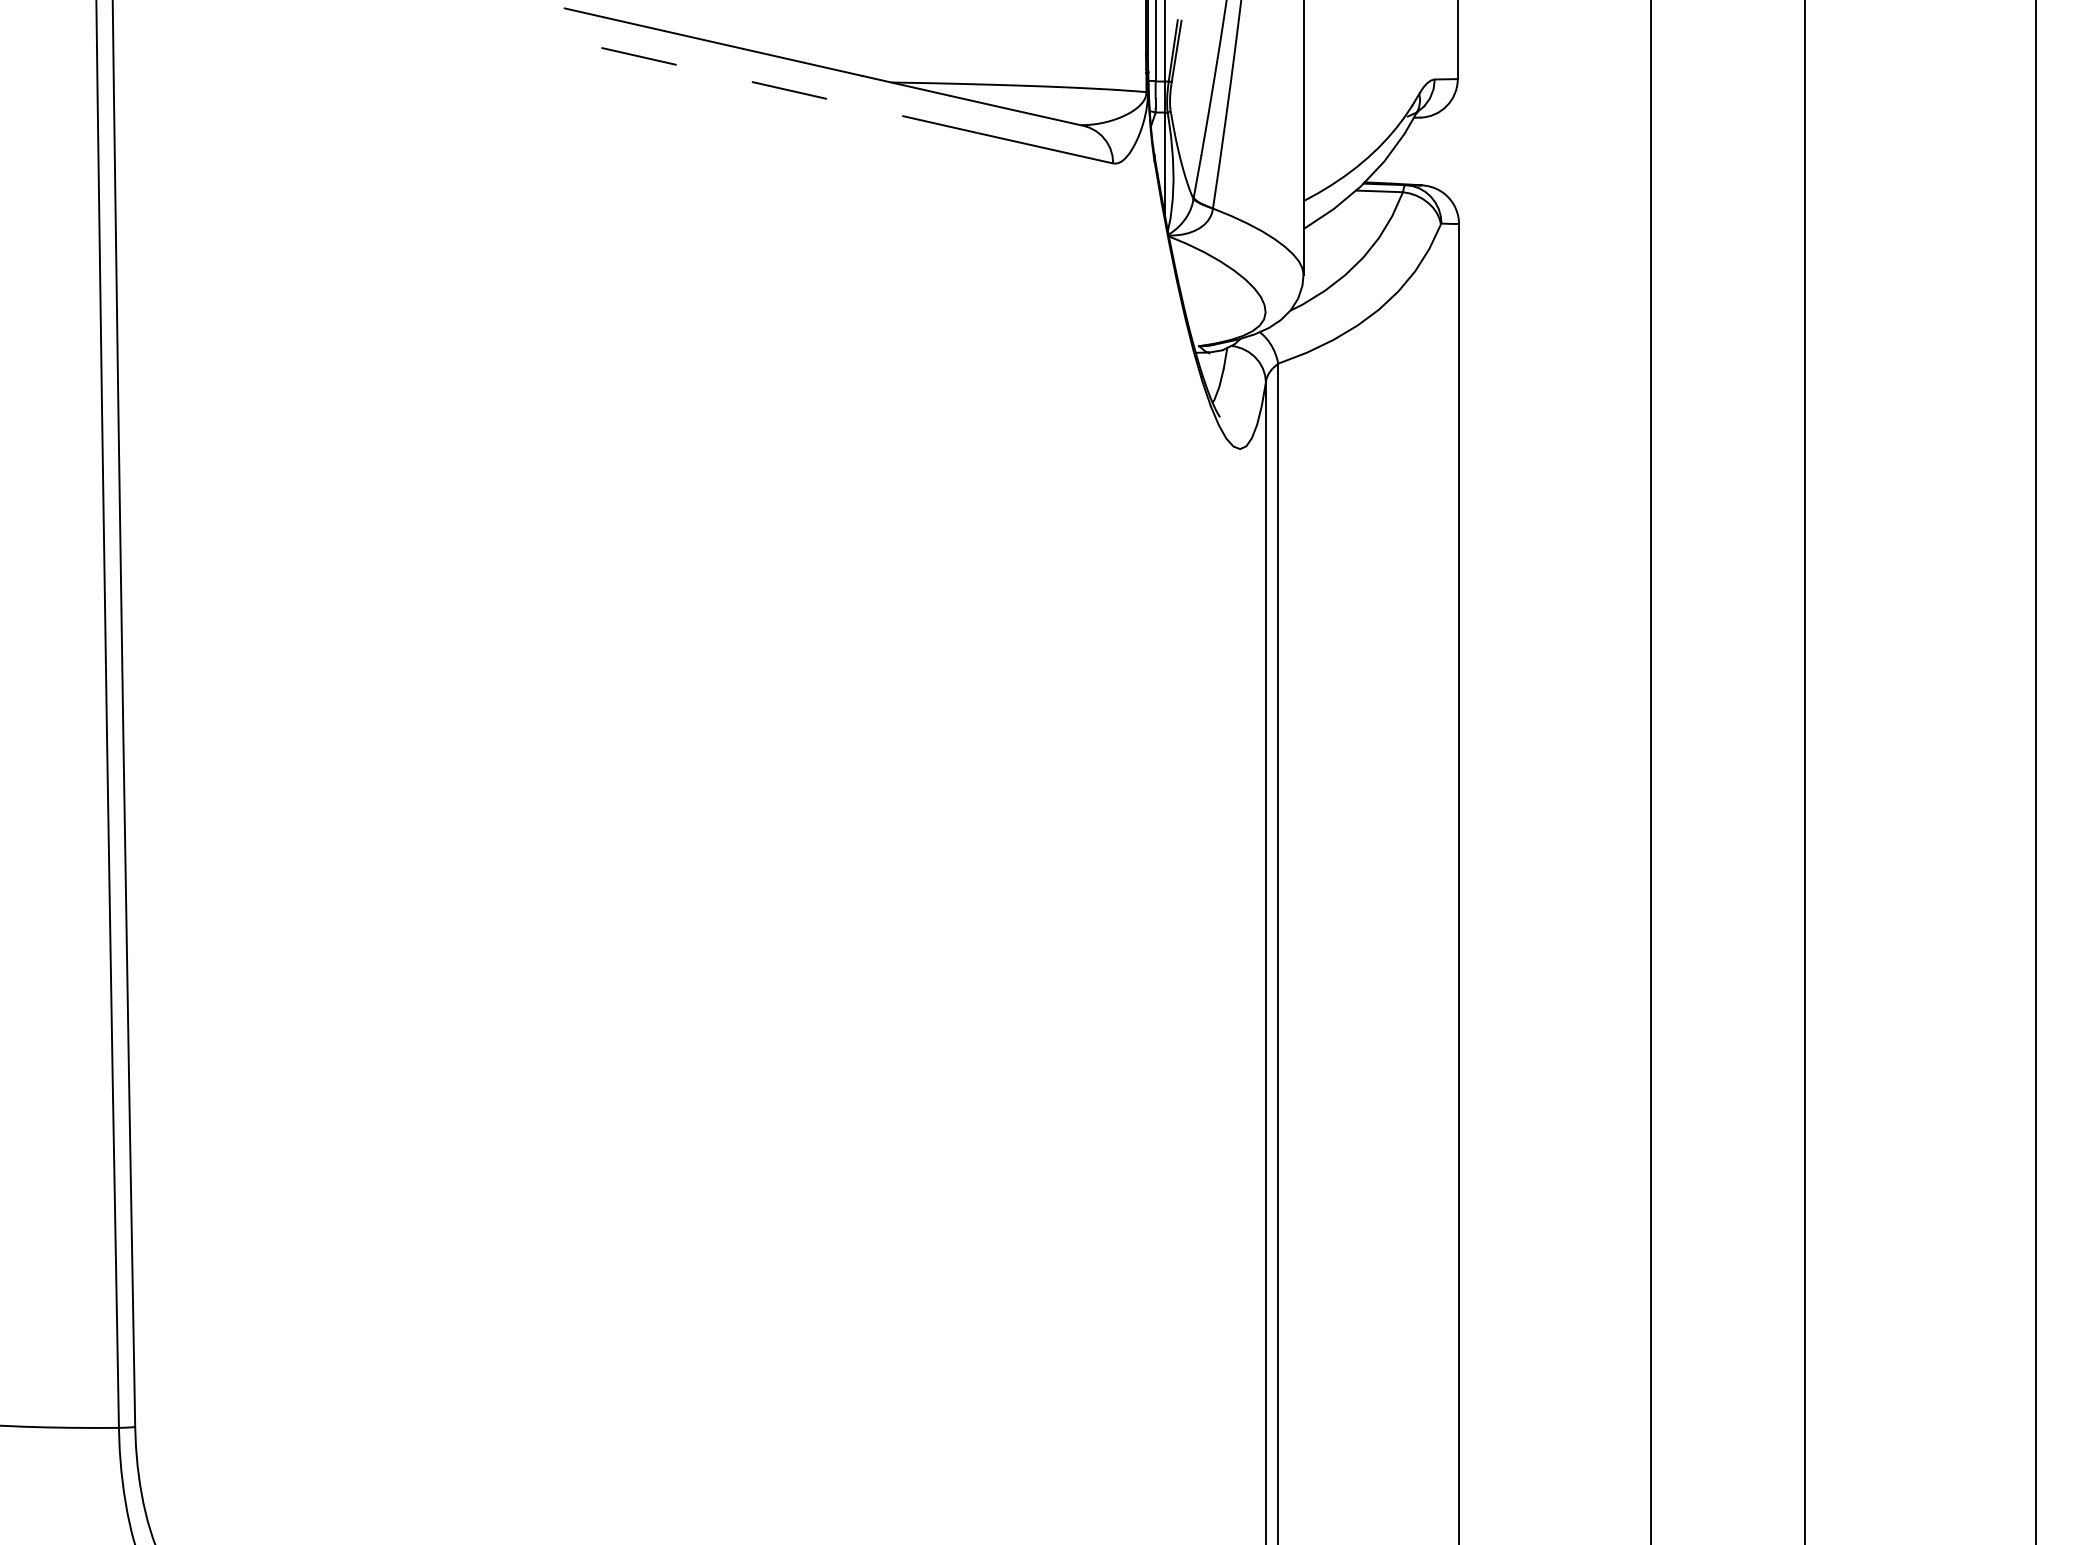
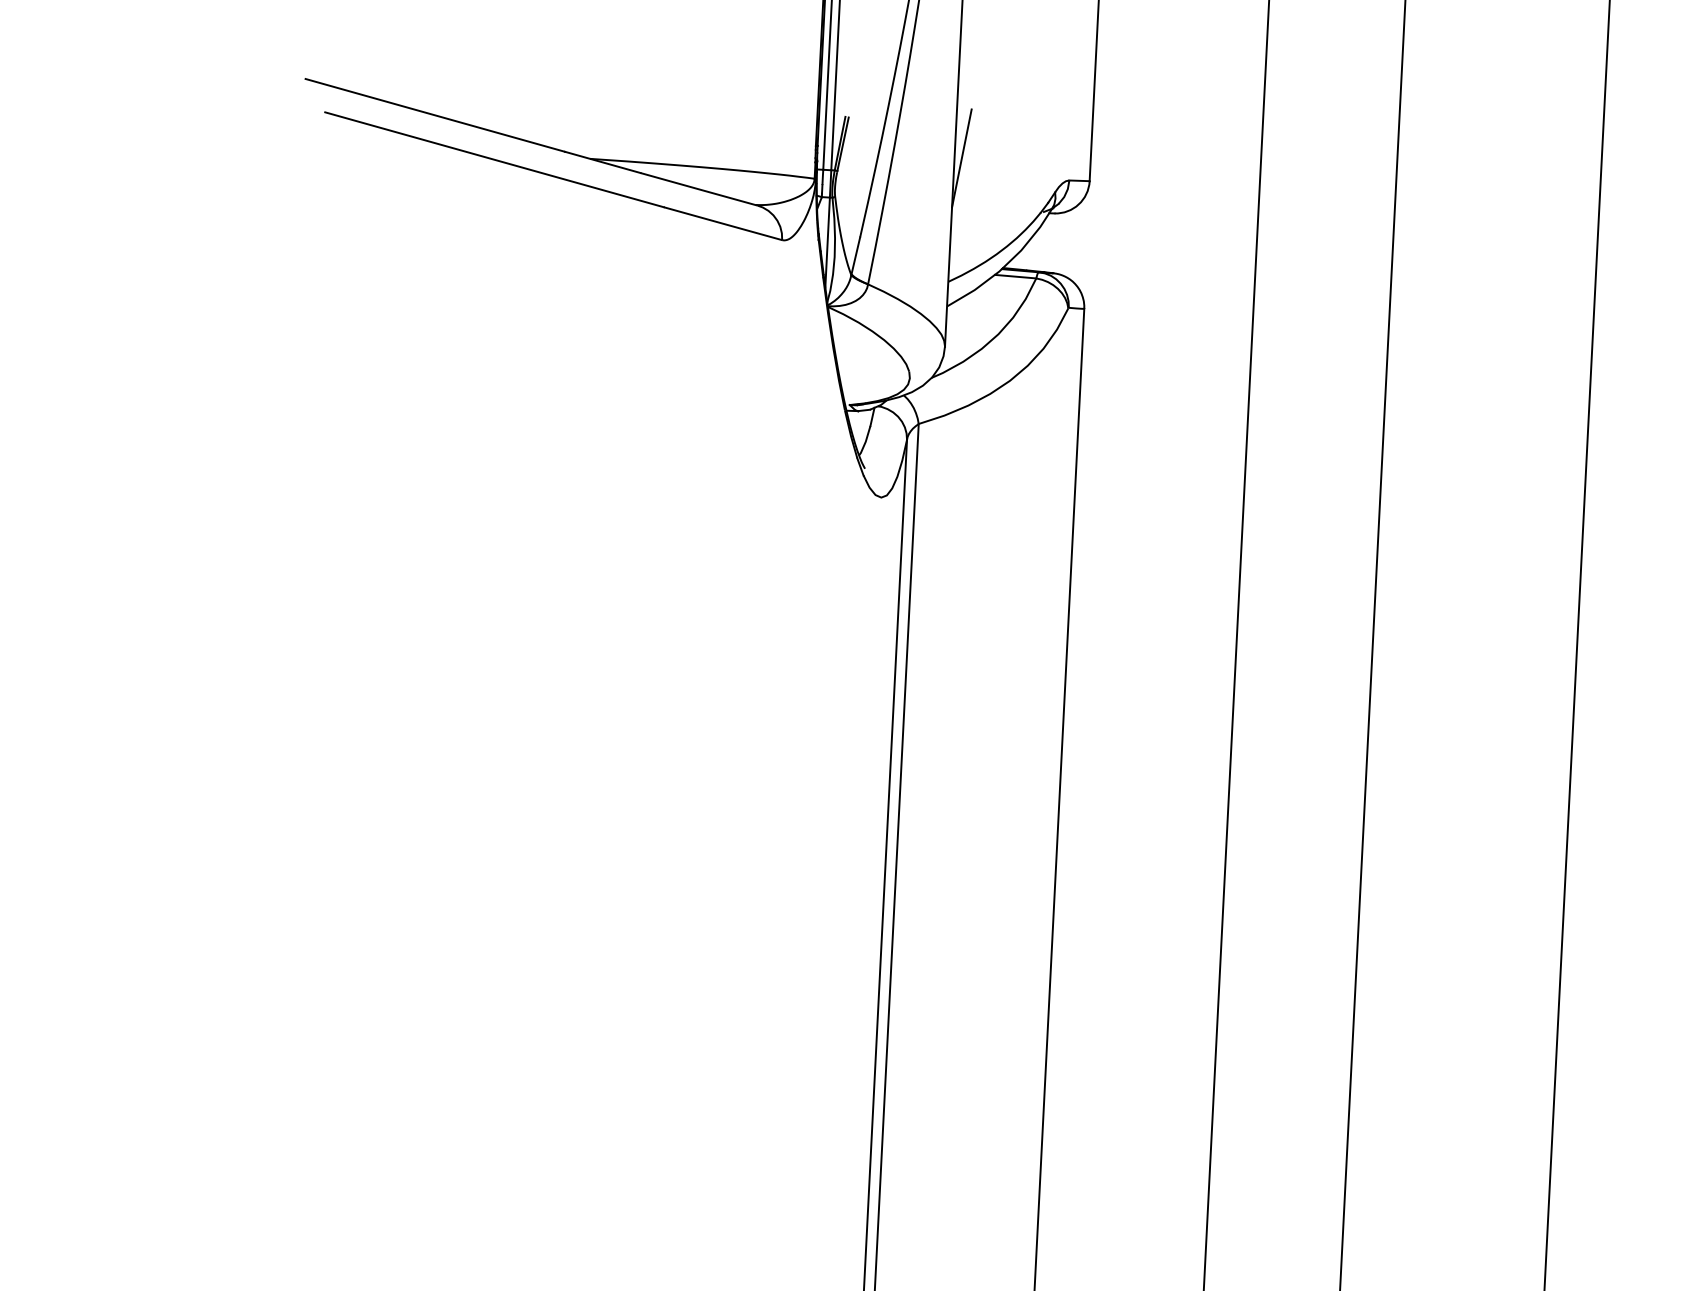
line: (1311, 60) -> (961, 158), added
line: (782, 88) -> (494, 159), dashed -> solid

